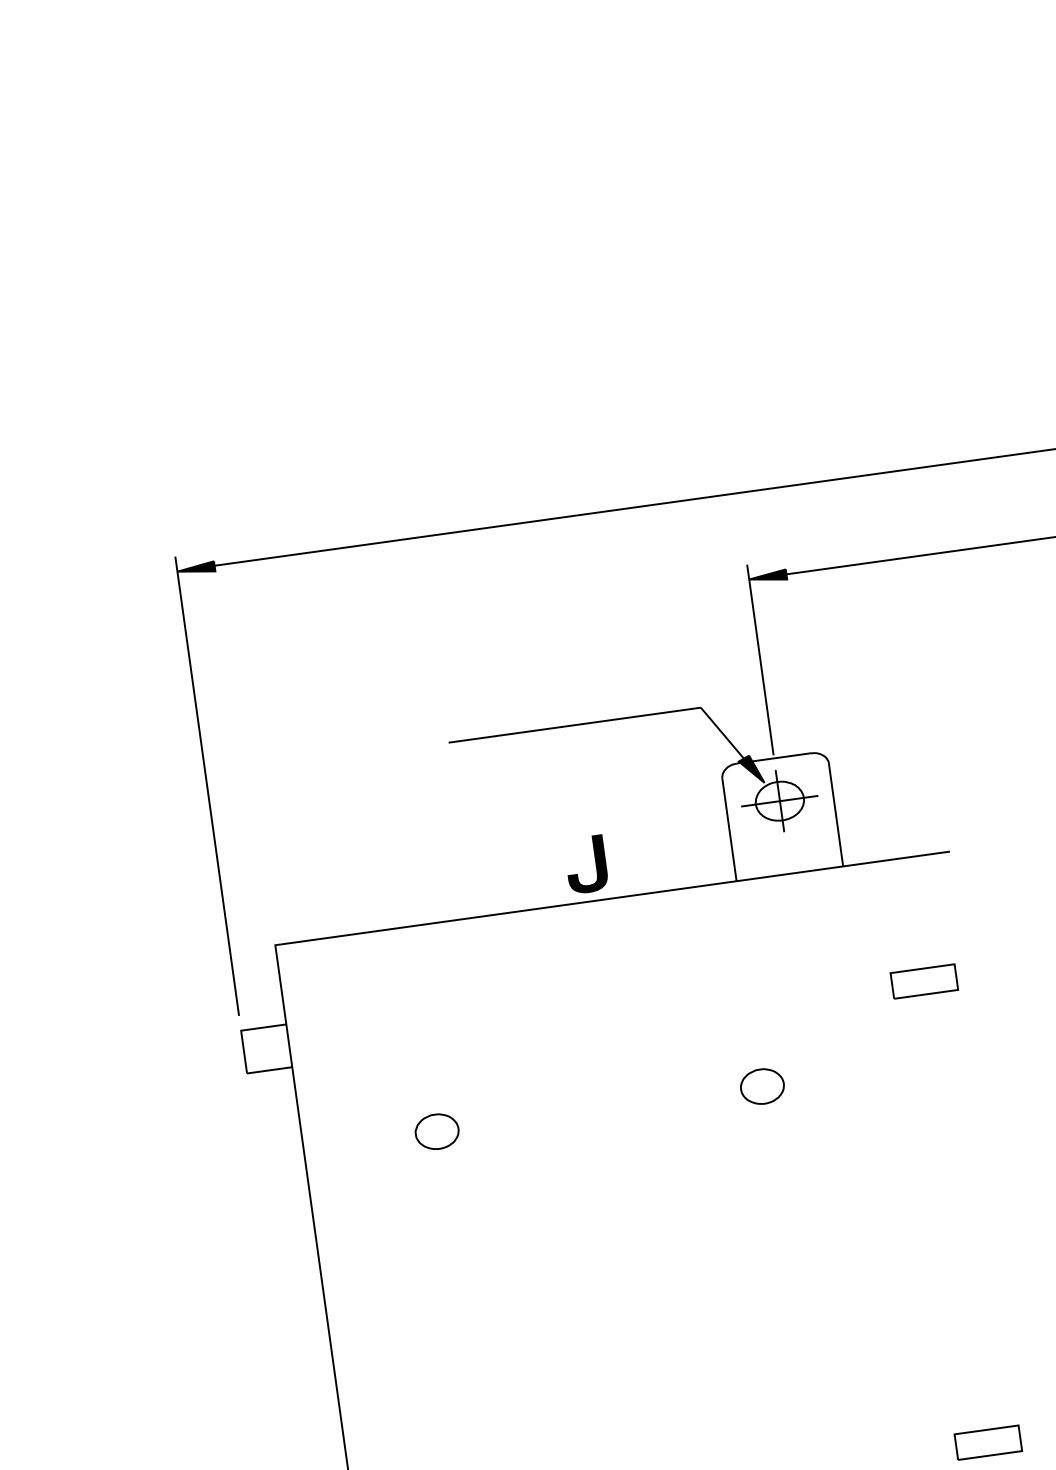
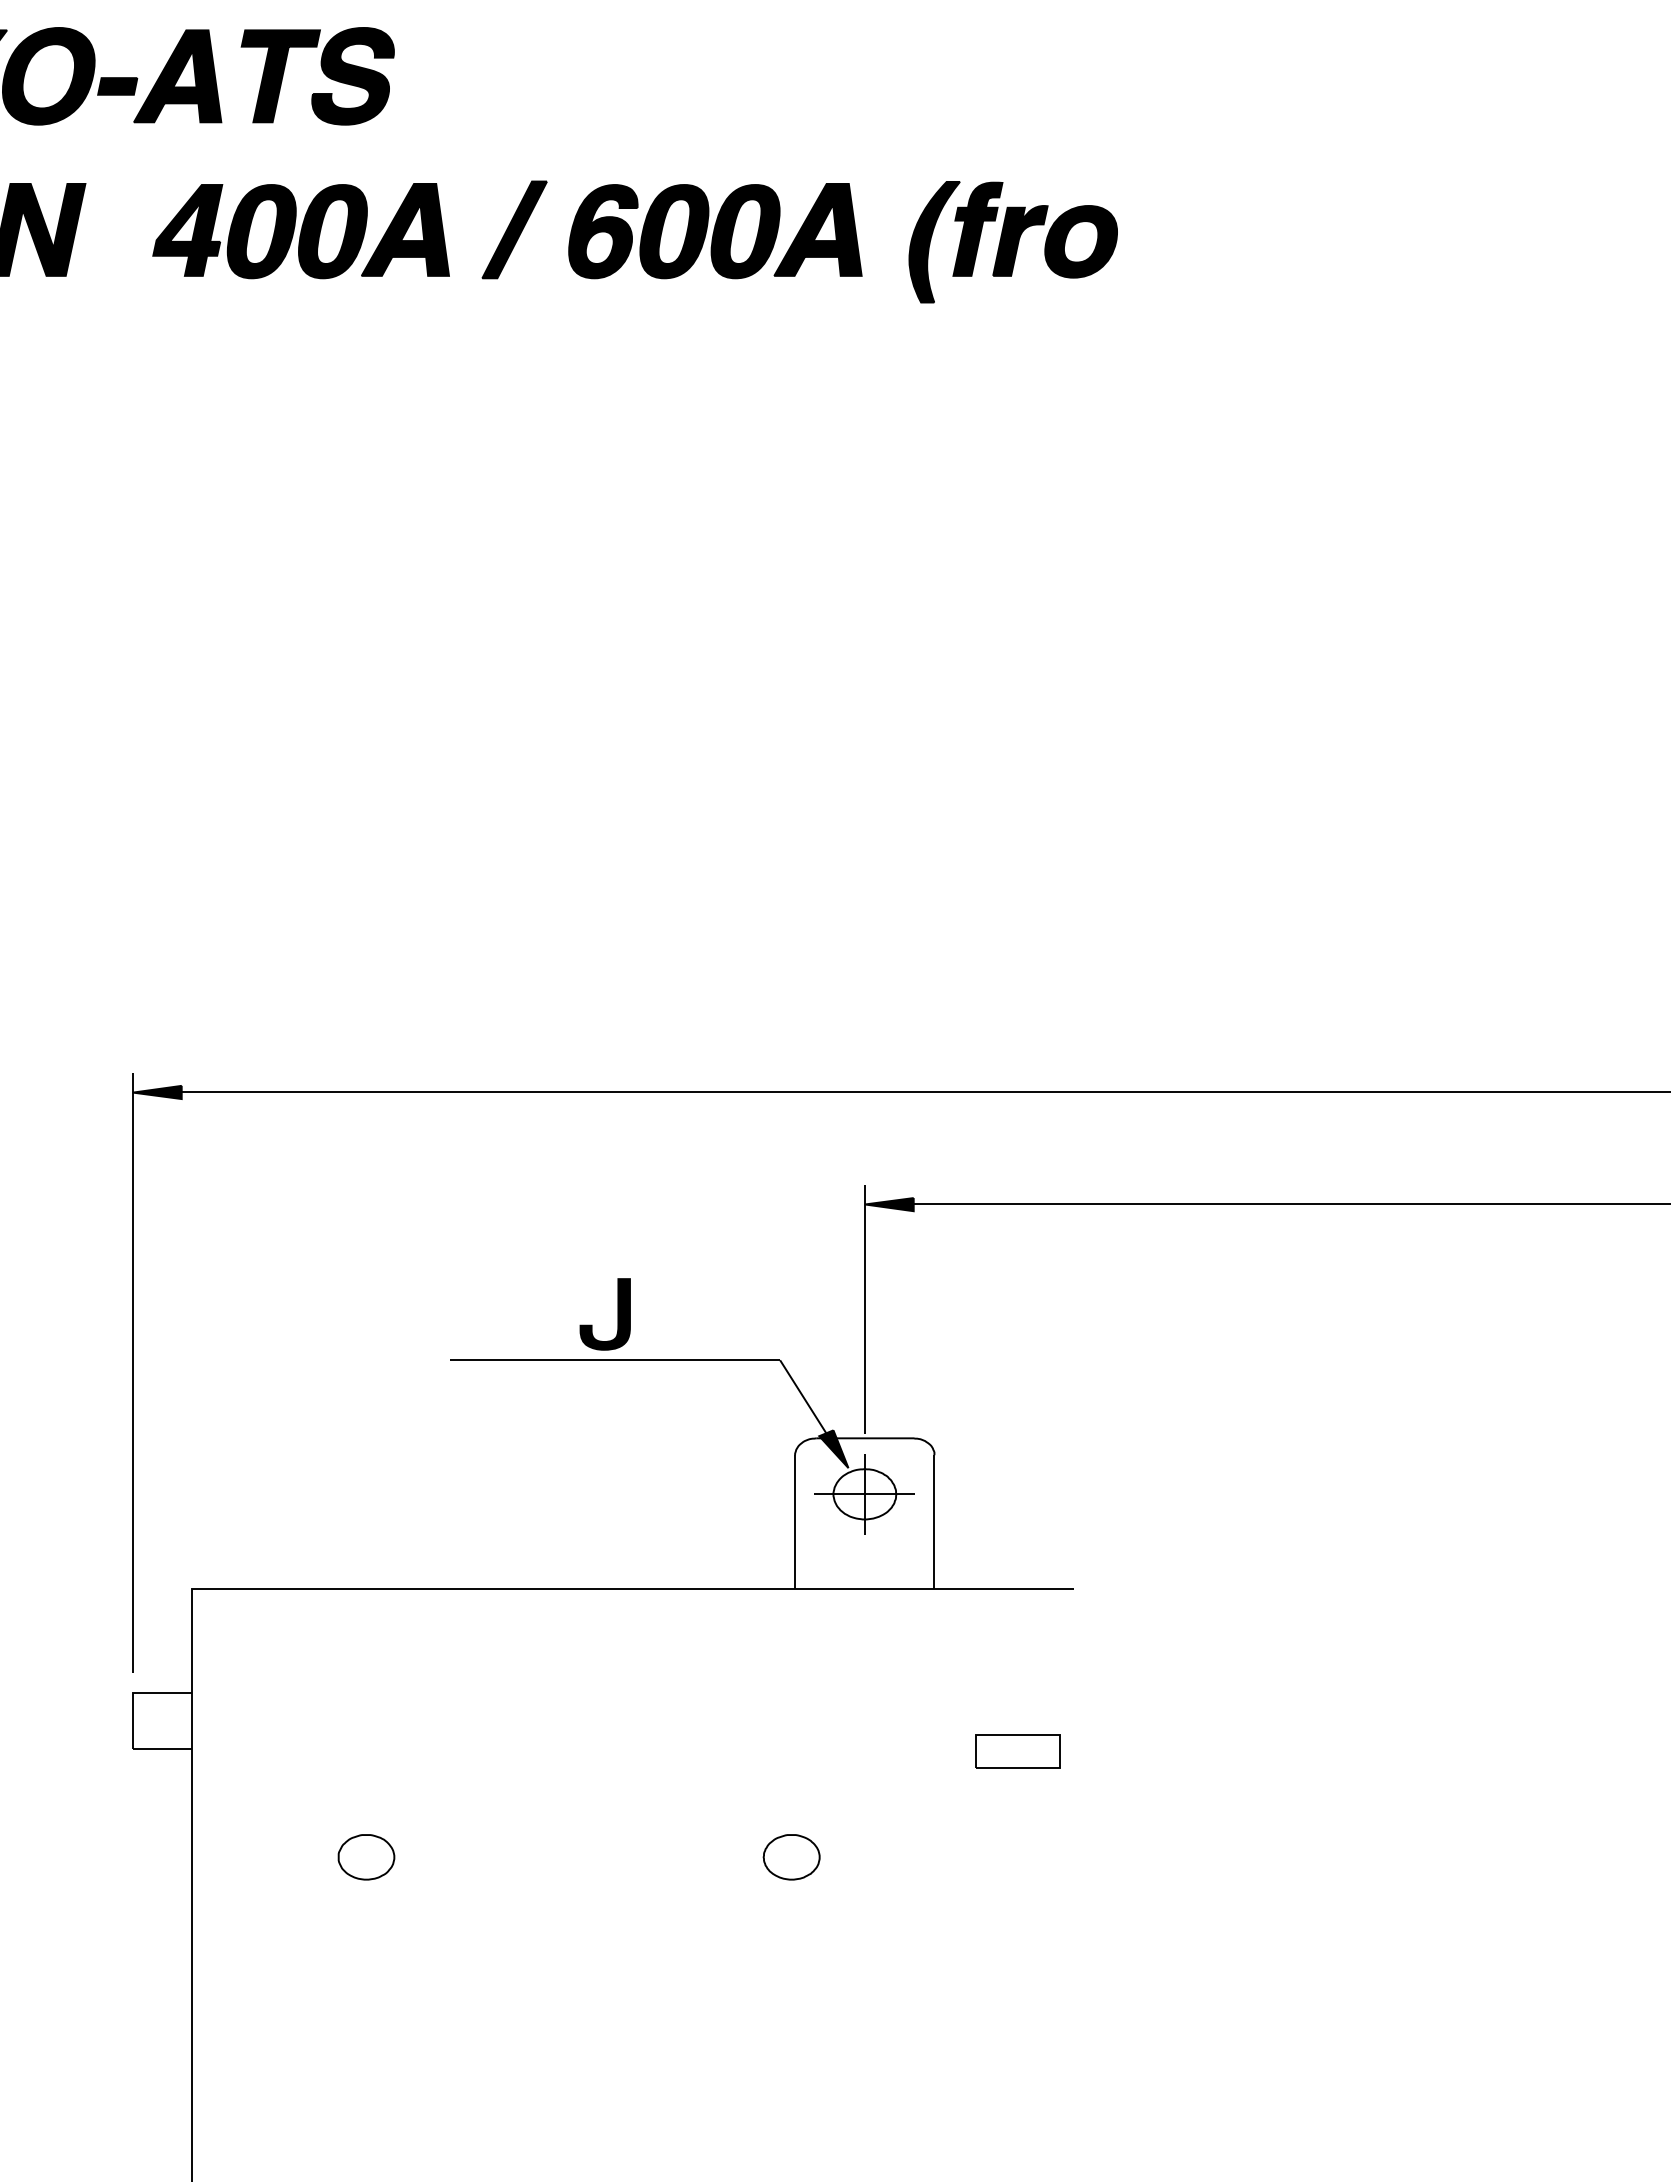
part: (595, 863) -> (617, 1314), moved

